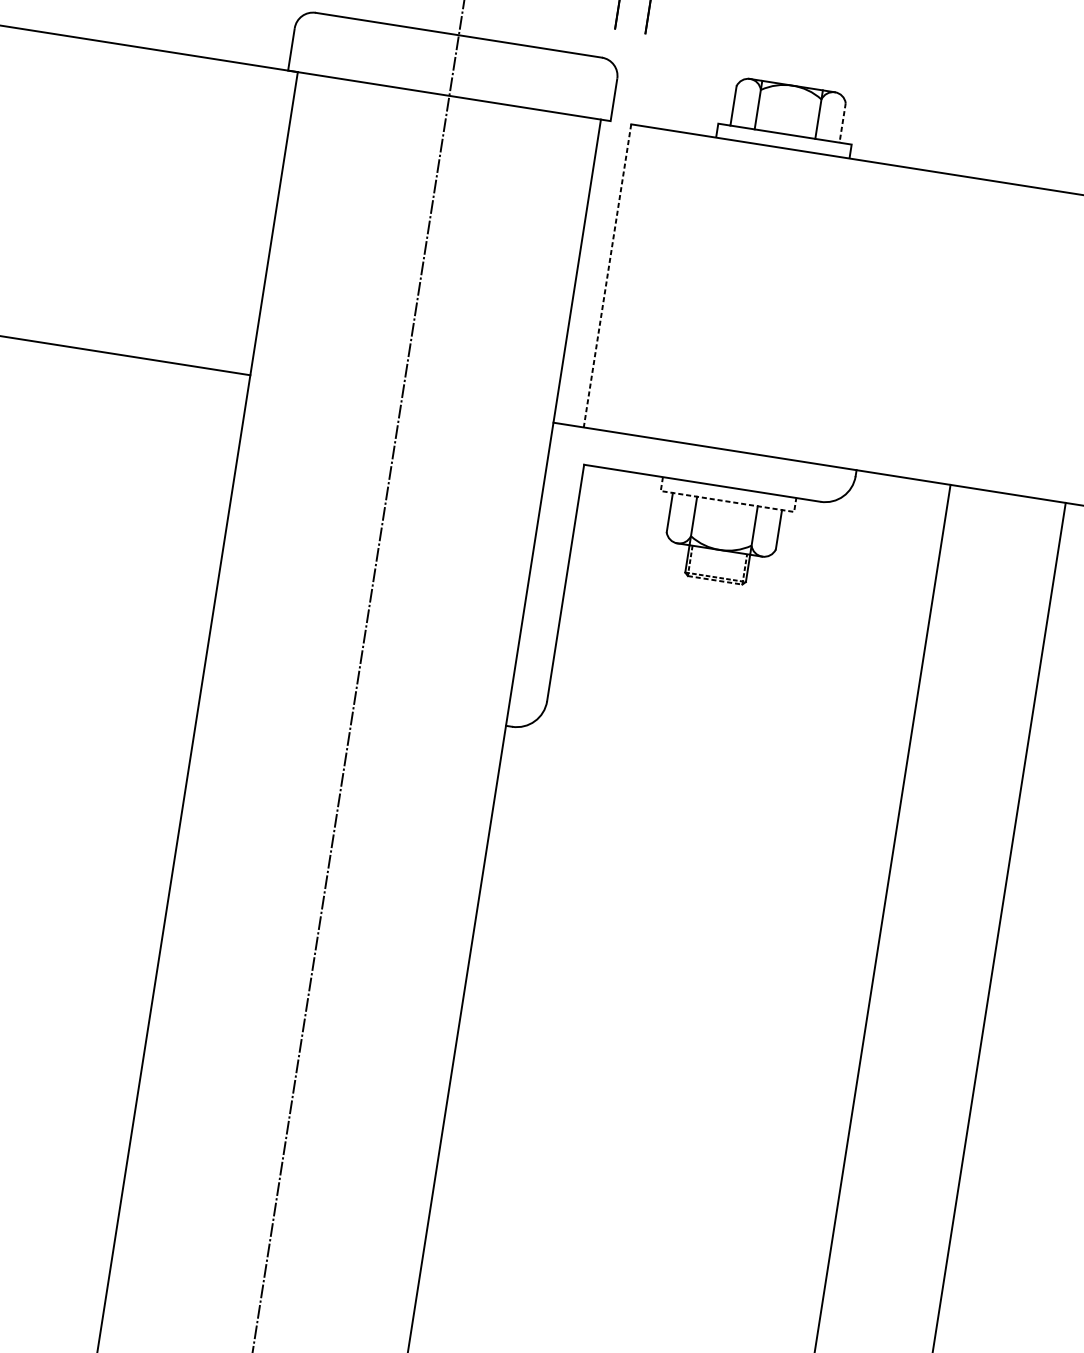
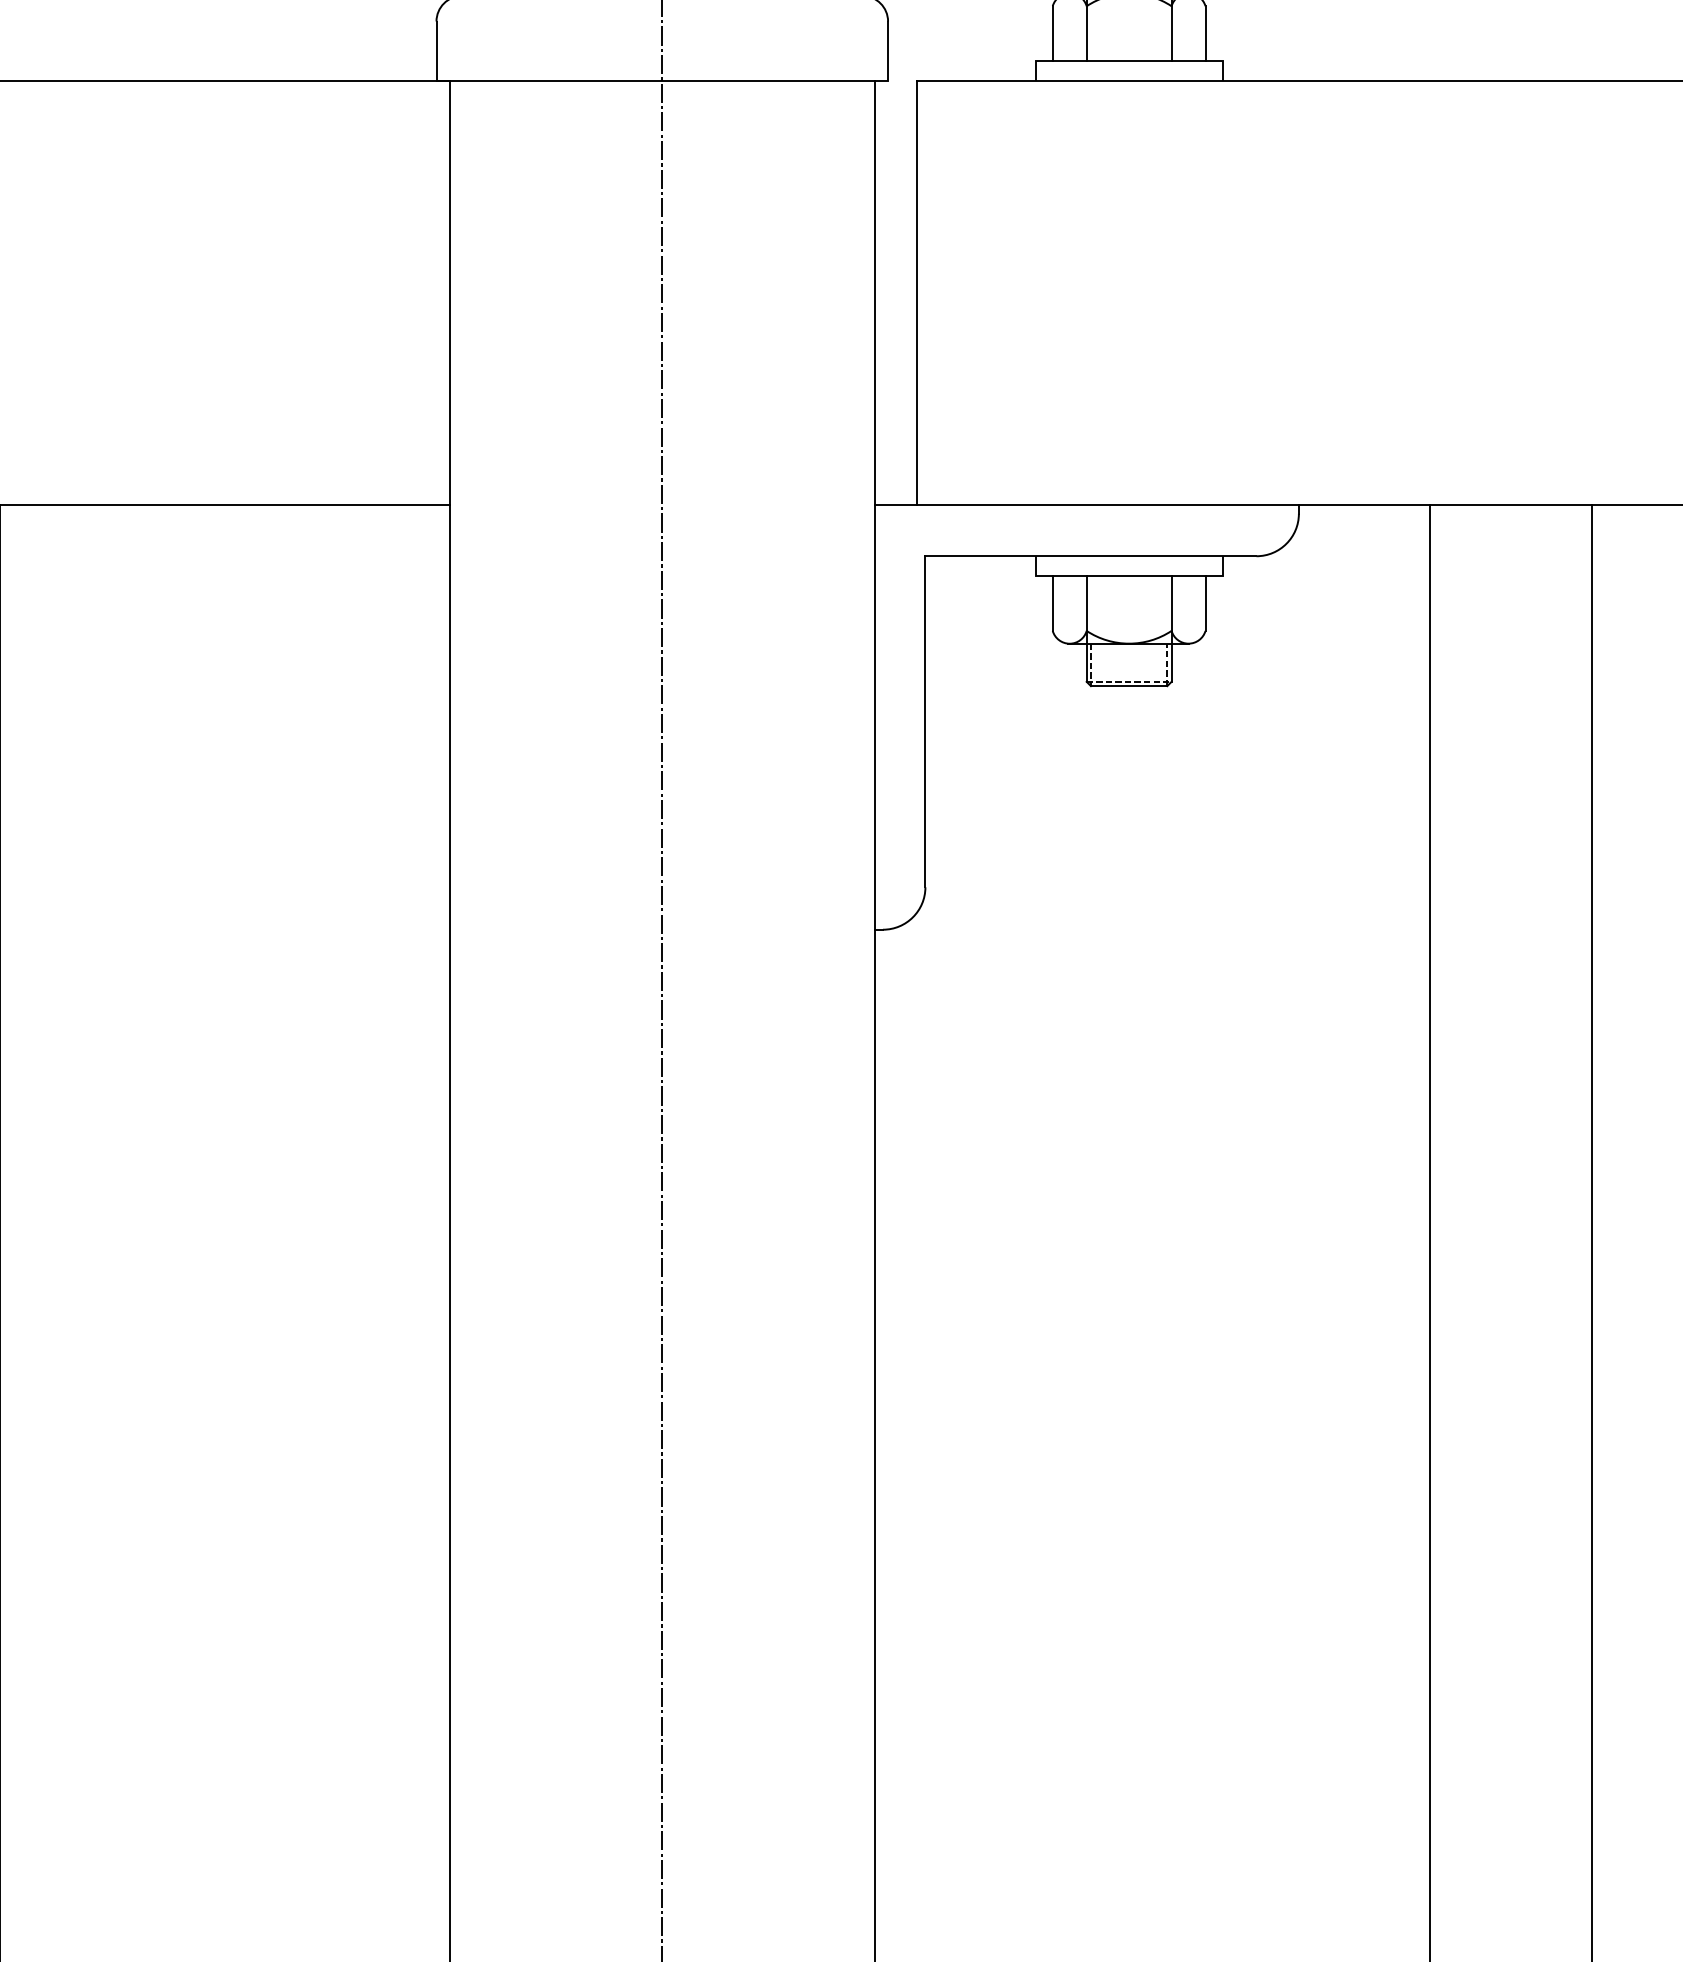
line: (842, 122) -> (1205, 33), dashed -> solid
line: (607, 276) -> (916, 293), dashed -> solid
line: (727, 501) -> (1129, 575), dashed -> solid
line: (715, 580) -> (1129, 686), dashed -> solid

